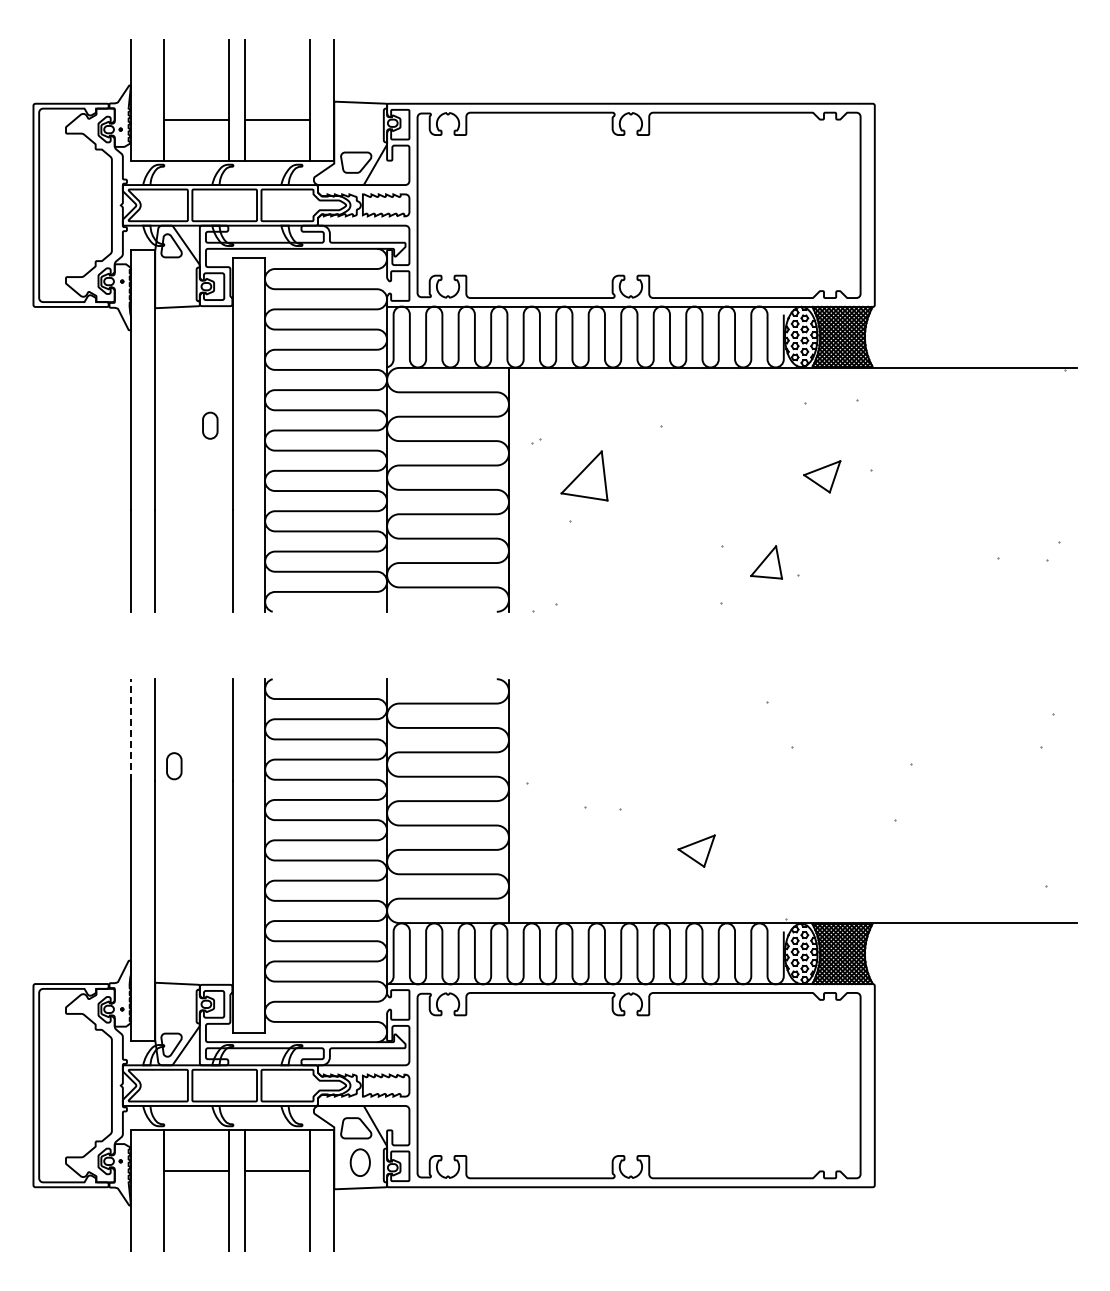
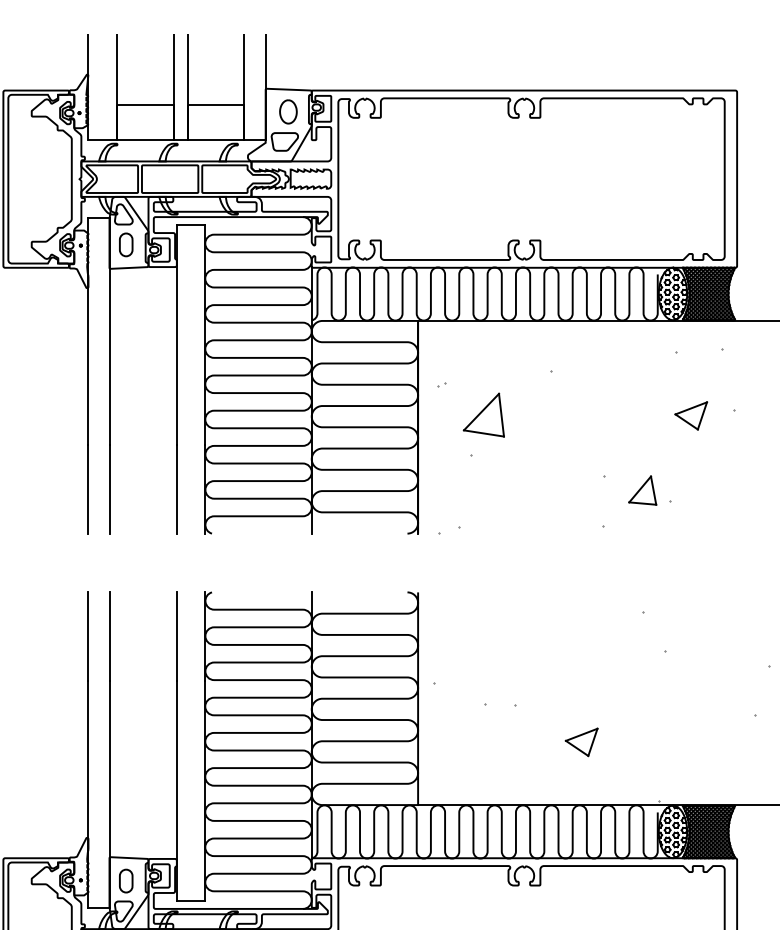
part: (359, 128) -> (287, 112), added
part: (210, 425) -> (126, 244), moved
line: (131, 730) -> (88, 637), dashed -> solid
part: (174, 766) -> (126, 881), moved

